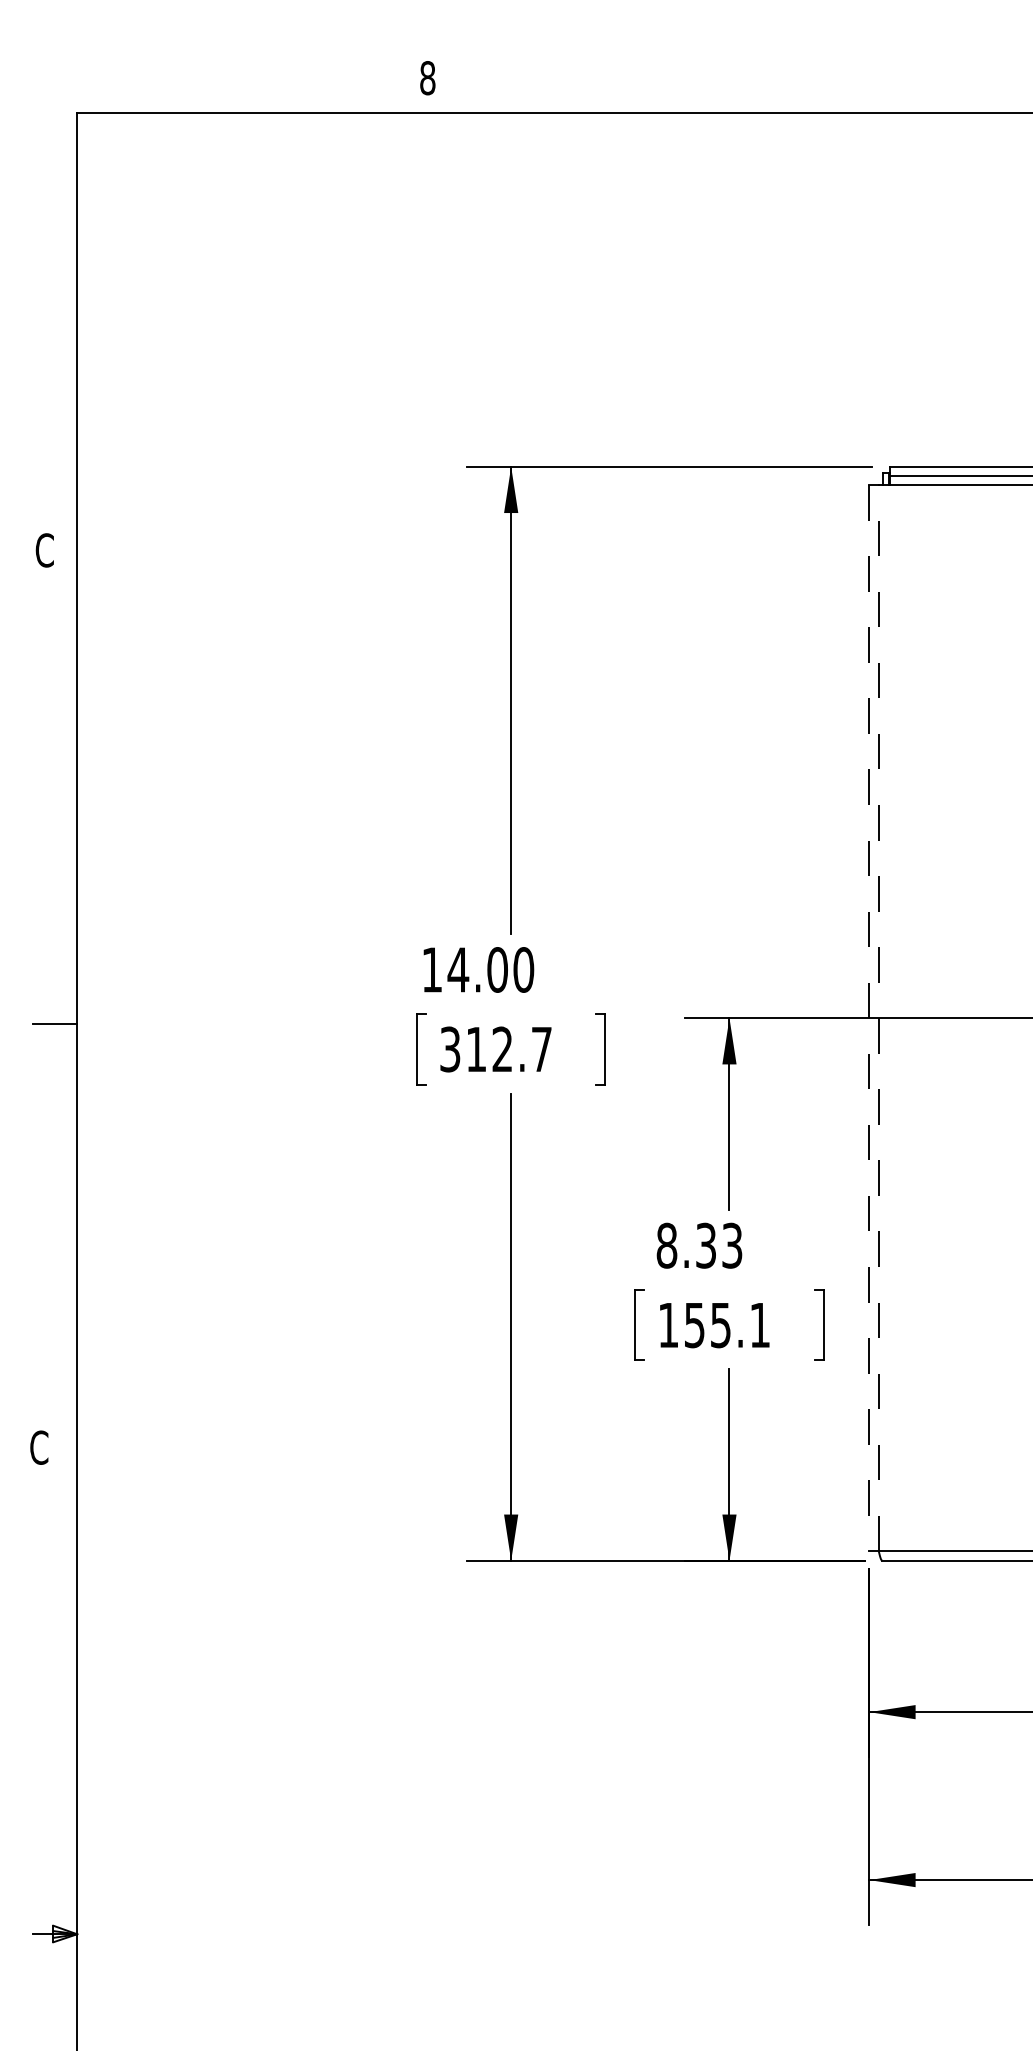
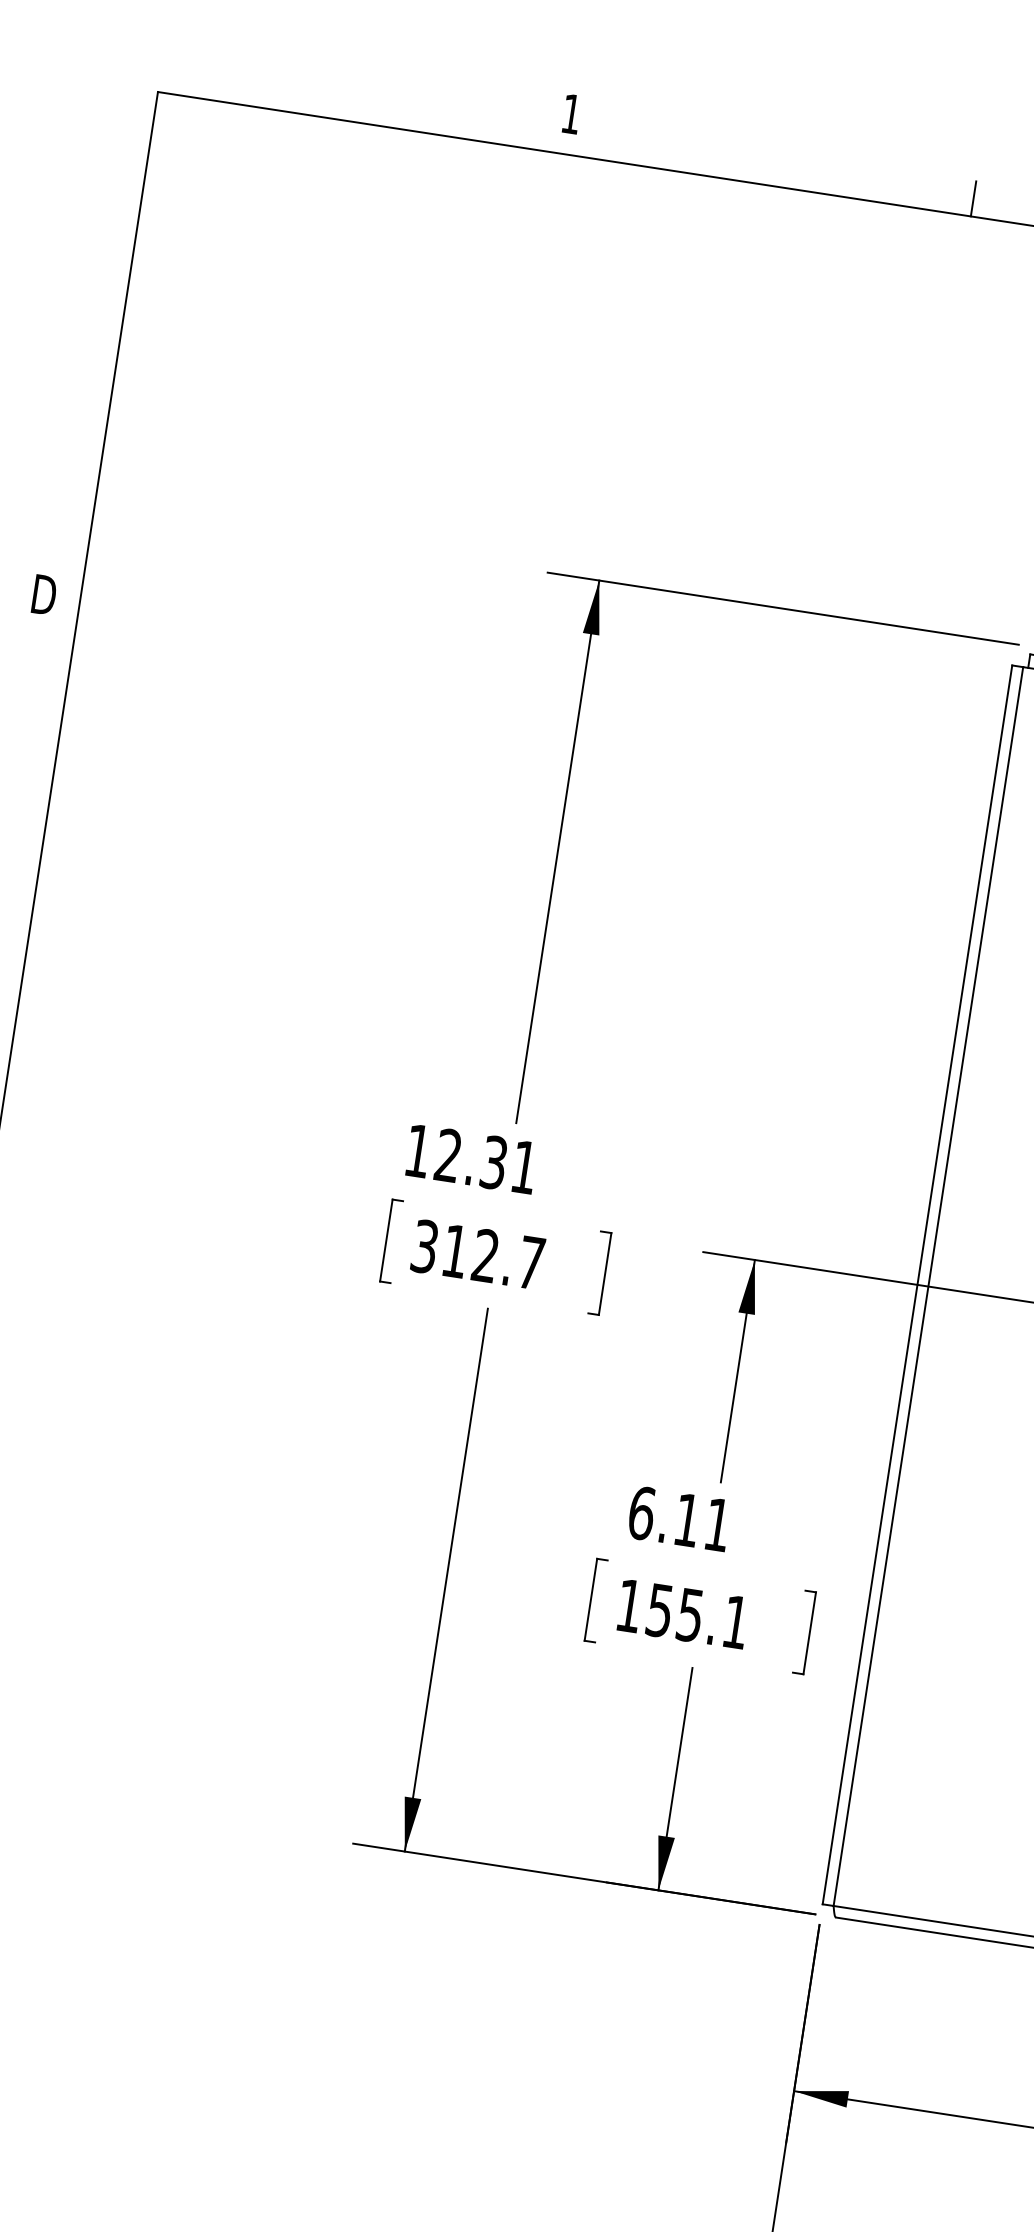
text: (427, 78) -> (571, 114), 8 -> 1
line: (776, 97) -> (973, 198), added
text: (45, 550) -> (43, 594), C -> D
text: (490, 969) -> (485, 1160), 14.00 -> 12.31
line: (878, 1017) -> (928, 1285), dashed -> solid
line: (869, 1018) -> (917, 1285), dashed -> solid
text: (699, 1245) -> (679, 1518), 8.33 -> 6.11

